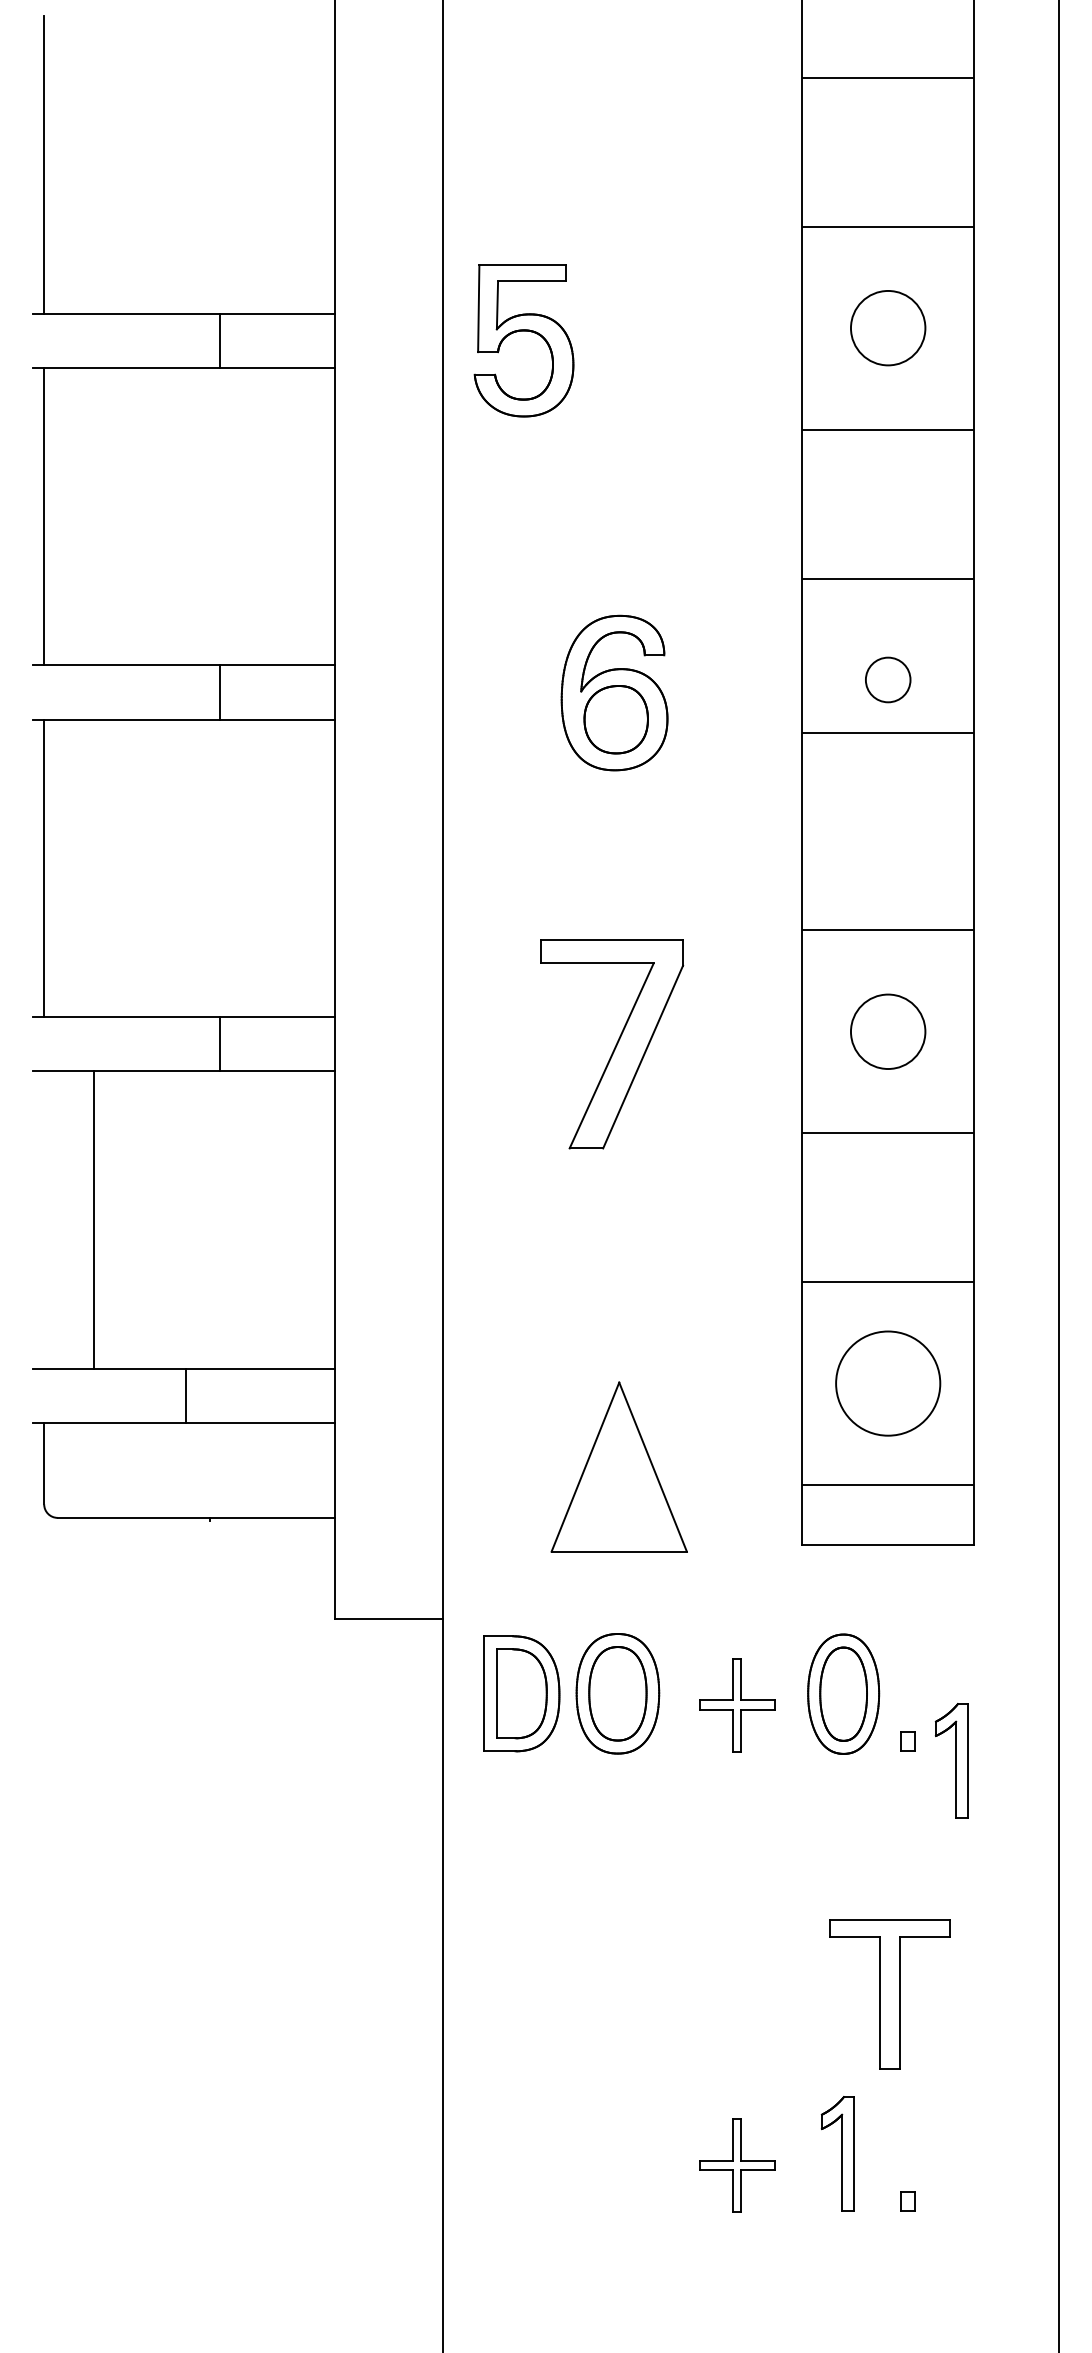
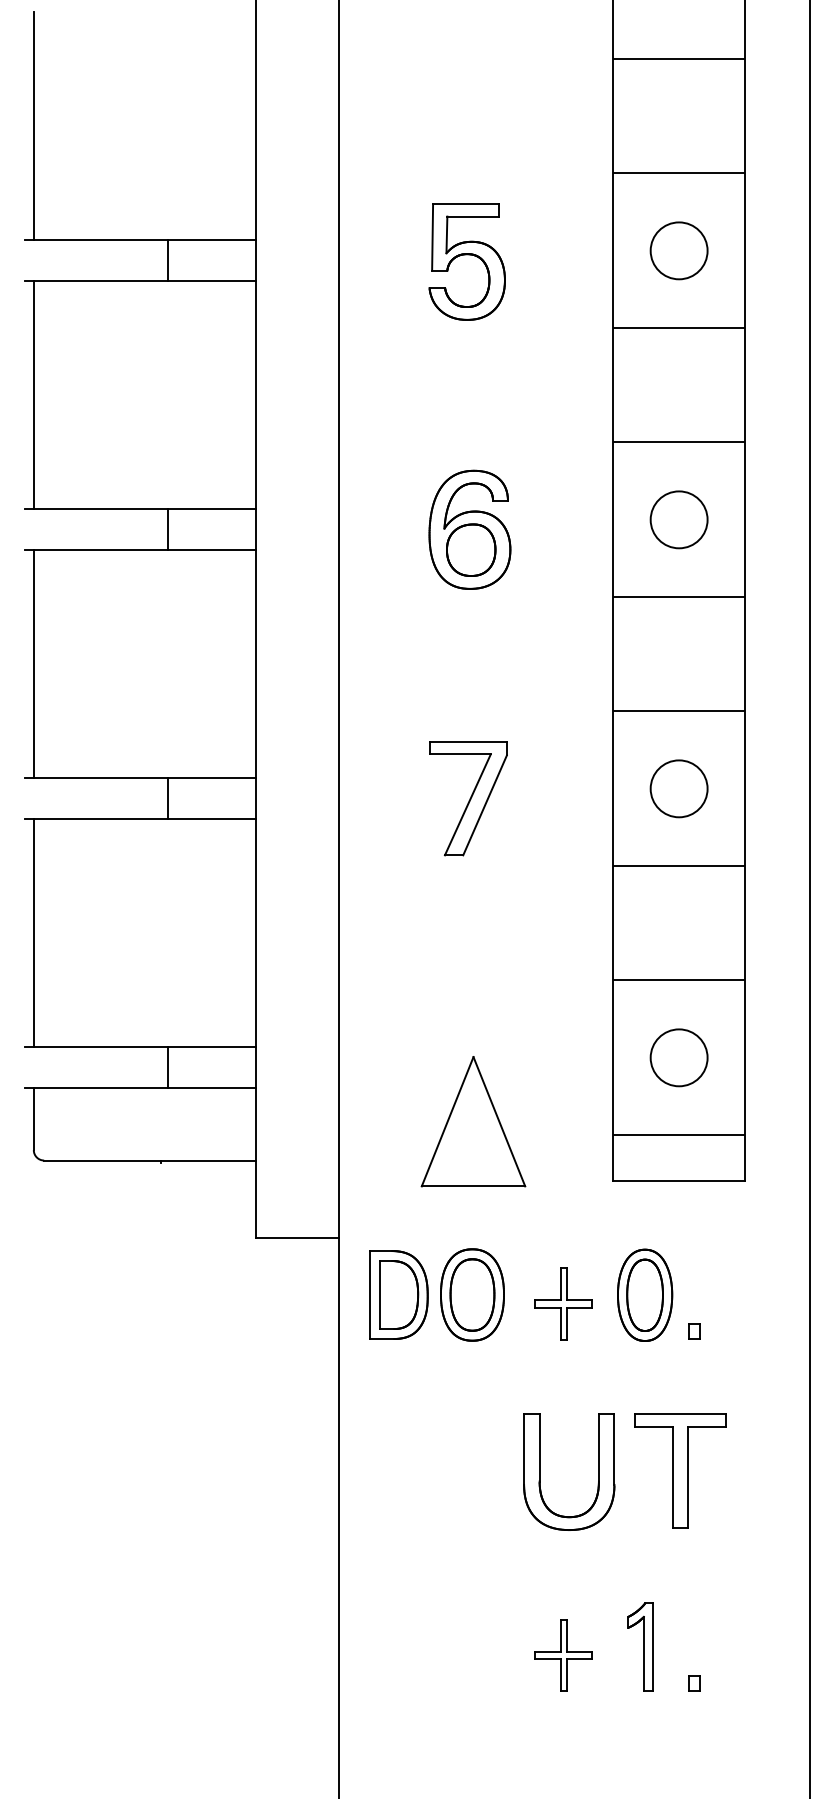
part: (523, 331) -> (466, 254), moved
circle: (887, 679) -> (678, 519), size x1.67
line: (888, 733) -> (679, 597), moved
part: (612, 1044) -> (468, 798), size x0.71
line: (94, 1220) -> (34, 933), moved
circle: (887, 1383) -> (678, 1057), size x0.71
line: (186, 1396) -> (168, 1067), moved
part: (951, 1760) -> (727, 1346), removed
part: (706, 1925) -> (540, 1472), added
part: (889, 1994) -> (680, 1470), moved

